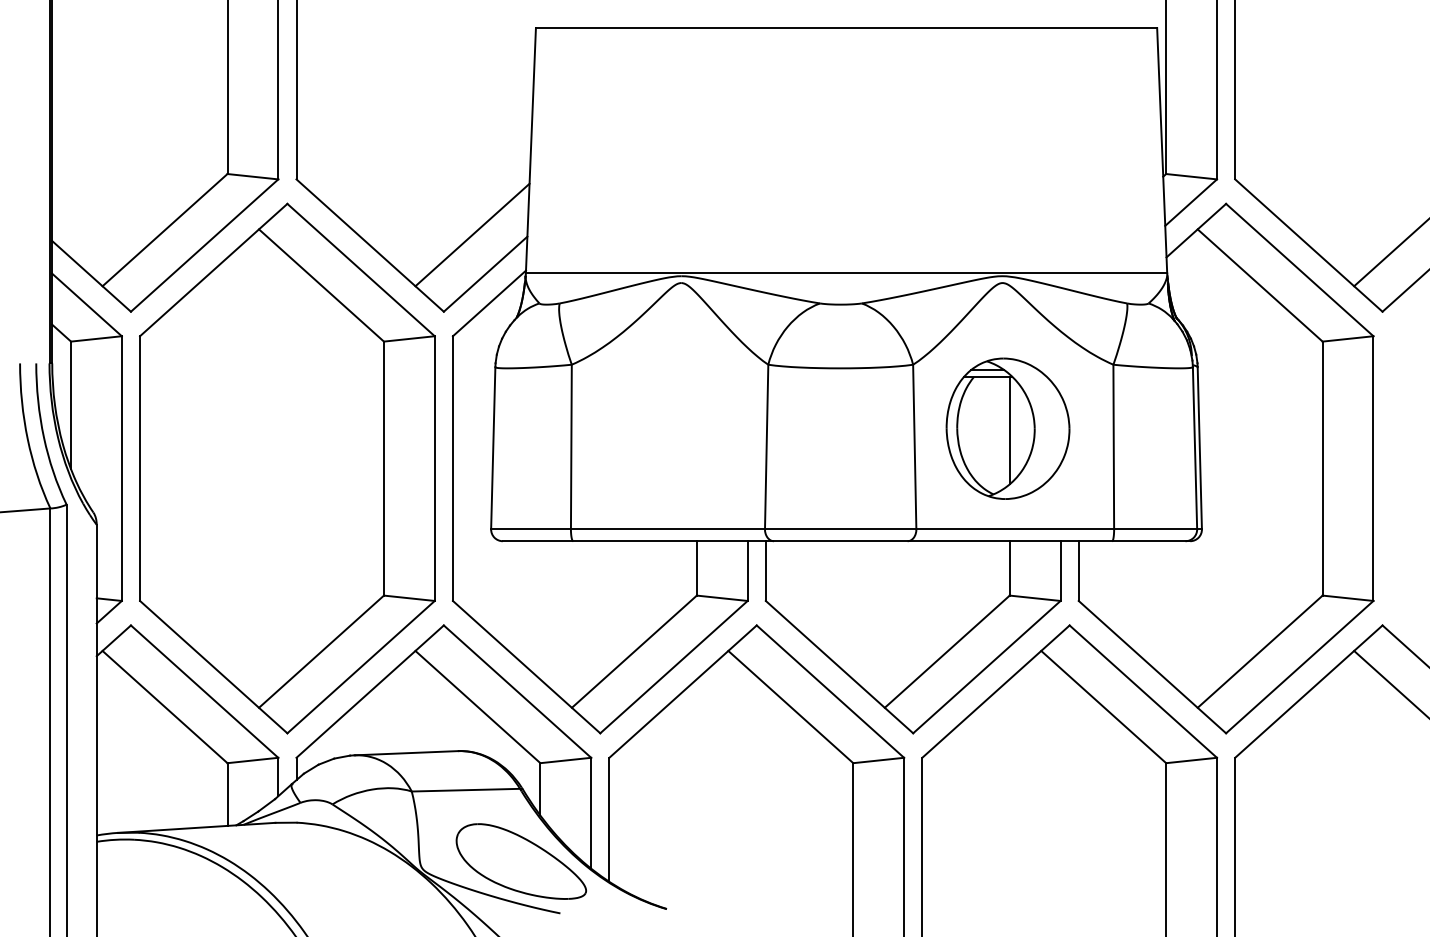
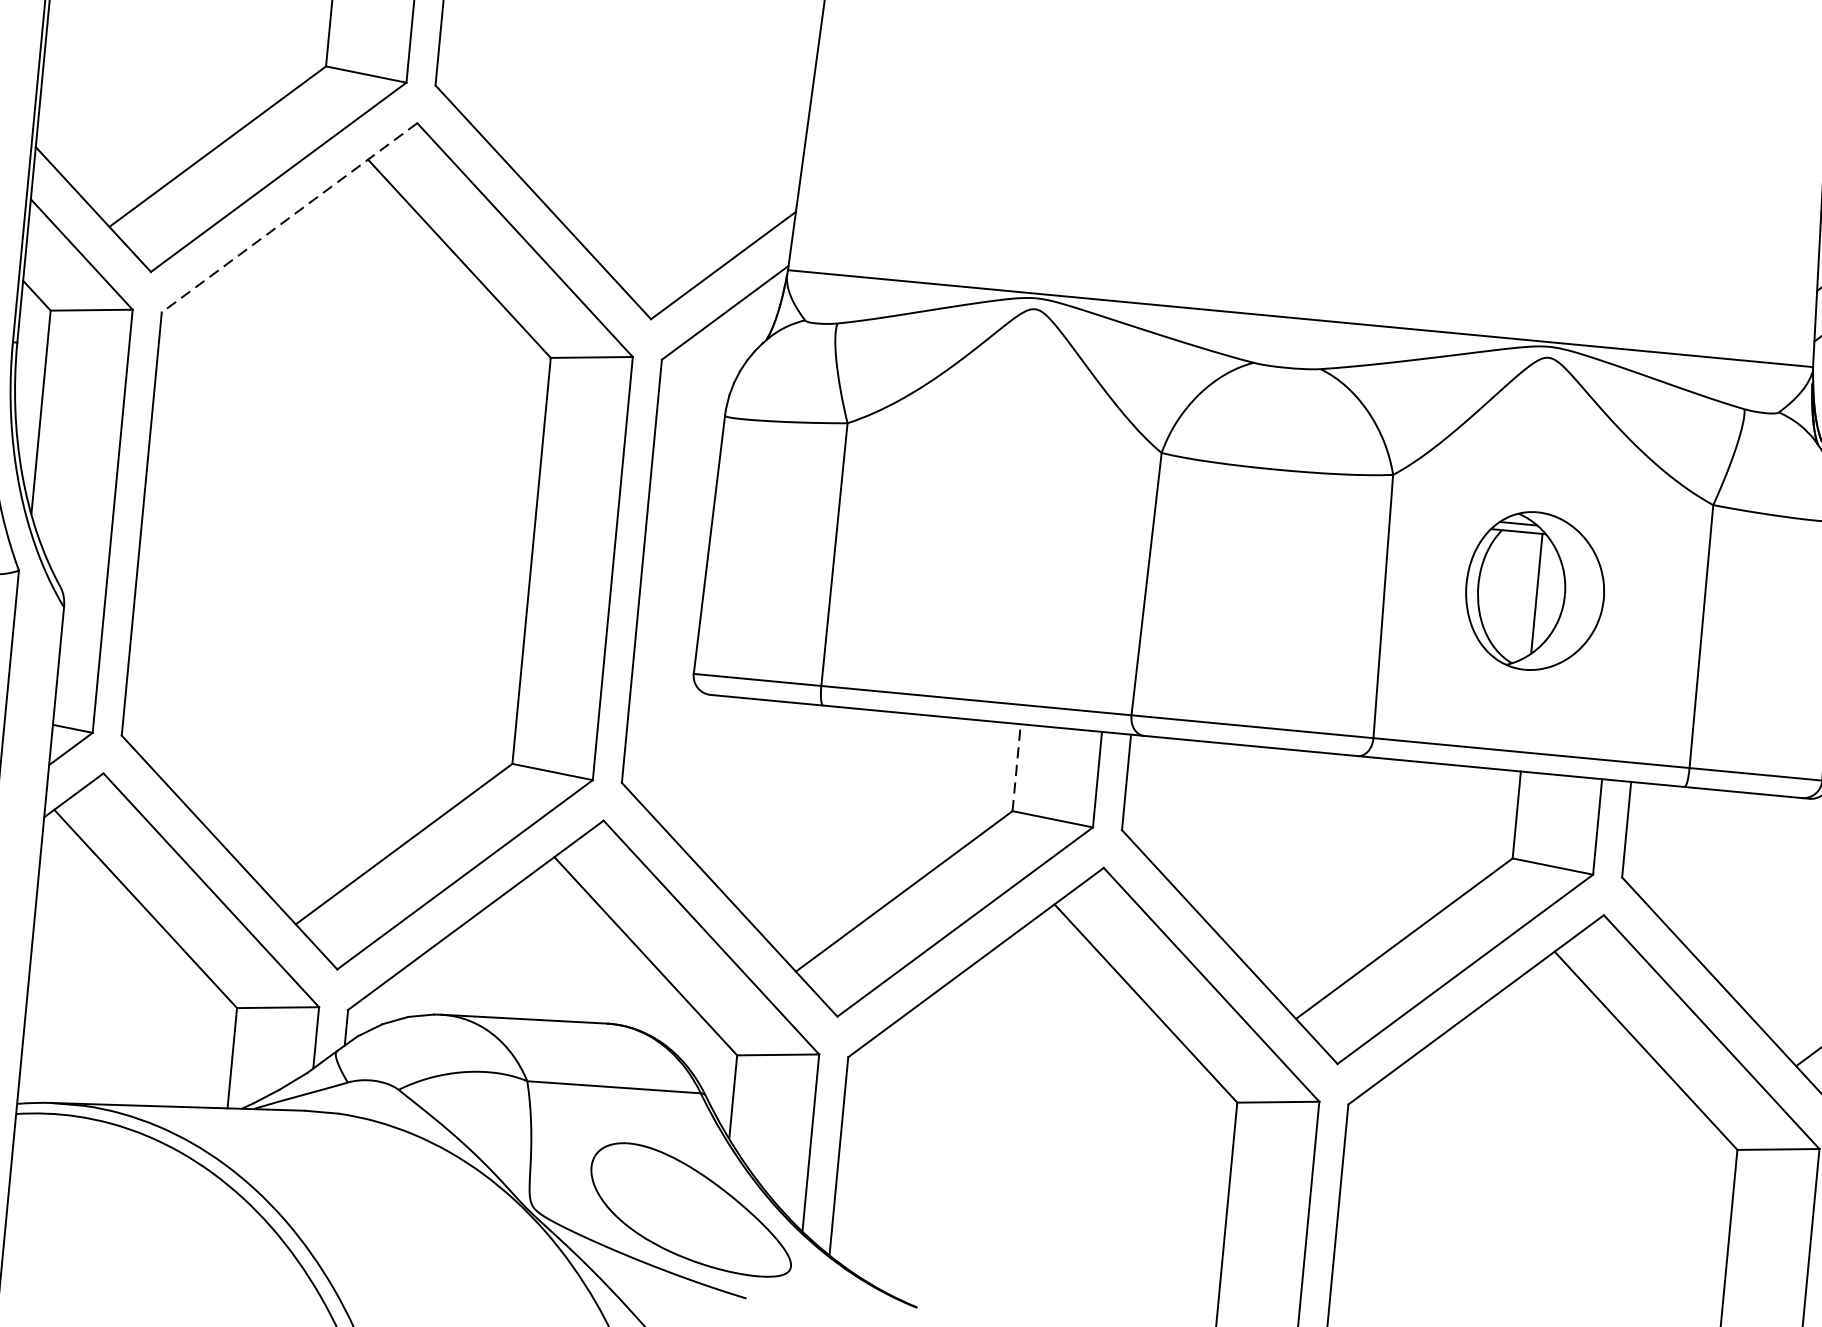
line: (472, 234) -> (708, 200), removed
line: (213, 270) -> (289, 218), solid -> dashed
part: (1007, 428) -> (1534, 591), size x0.7
line: (696, 567) -> (1016, 766), solid -> dashed

